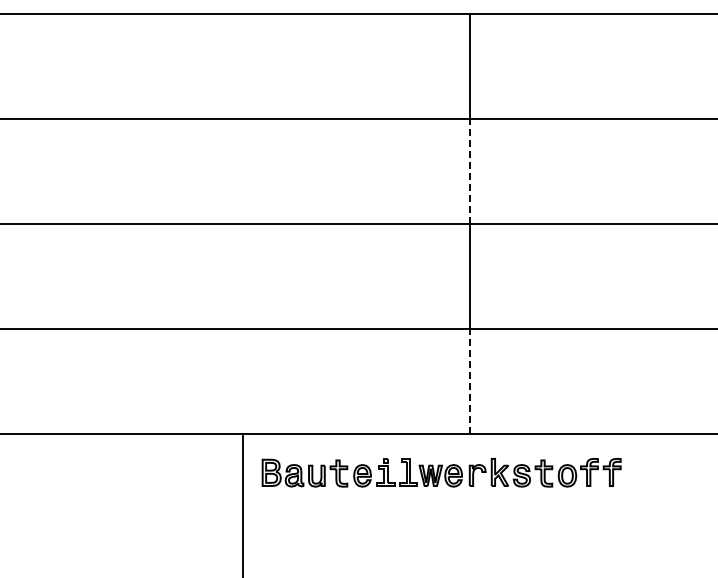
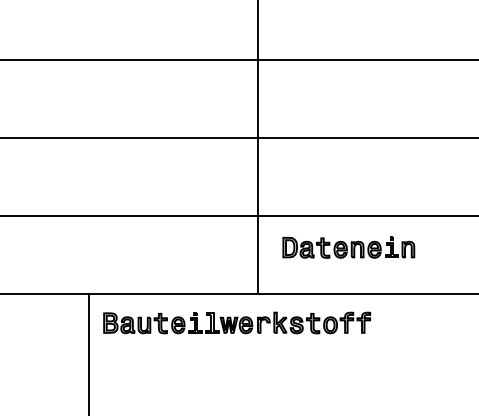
line: (470, 171) -> (258, 99), dashed -> solid
part: (591, 370) -> (348, 247), added
line: (470, 381) -> (258, 255), dashed -> solid

